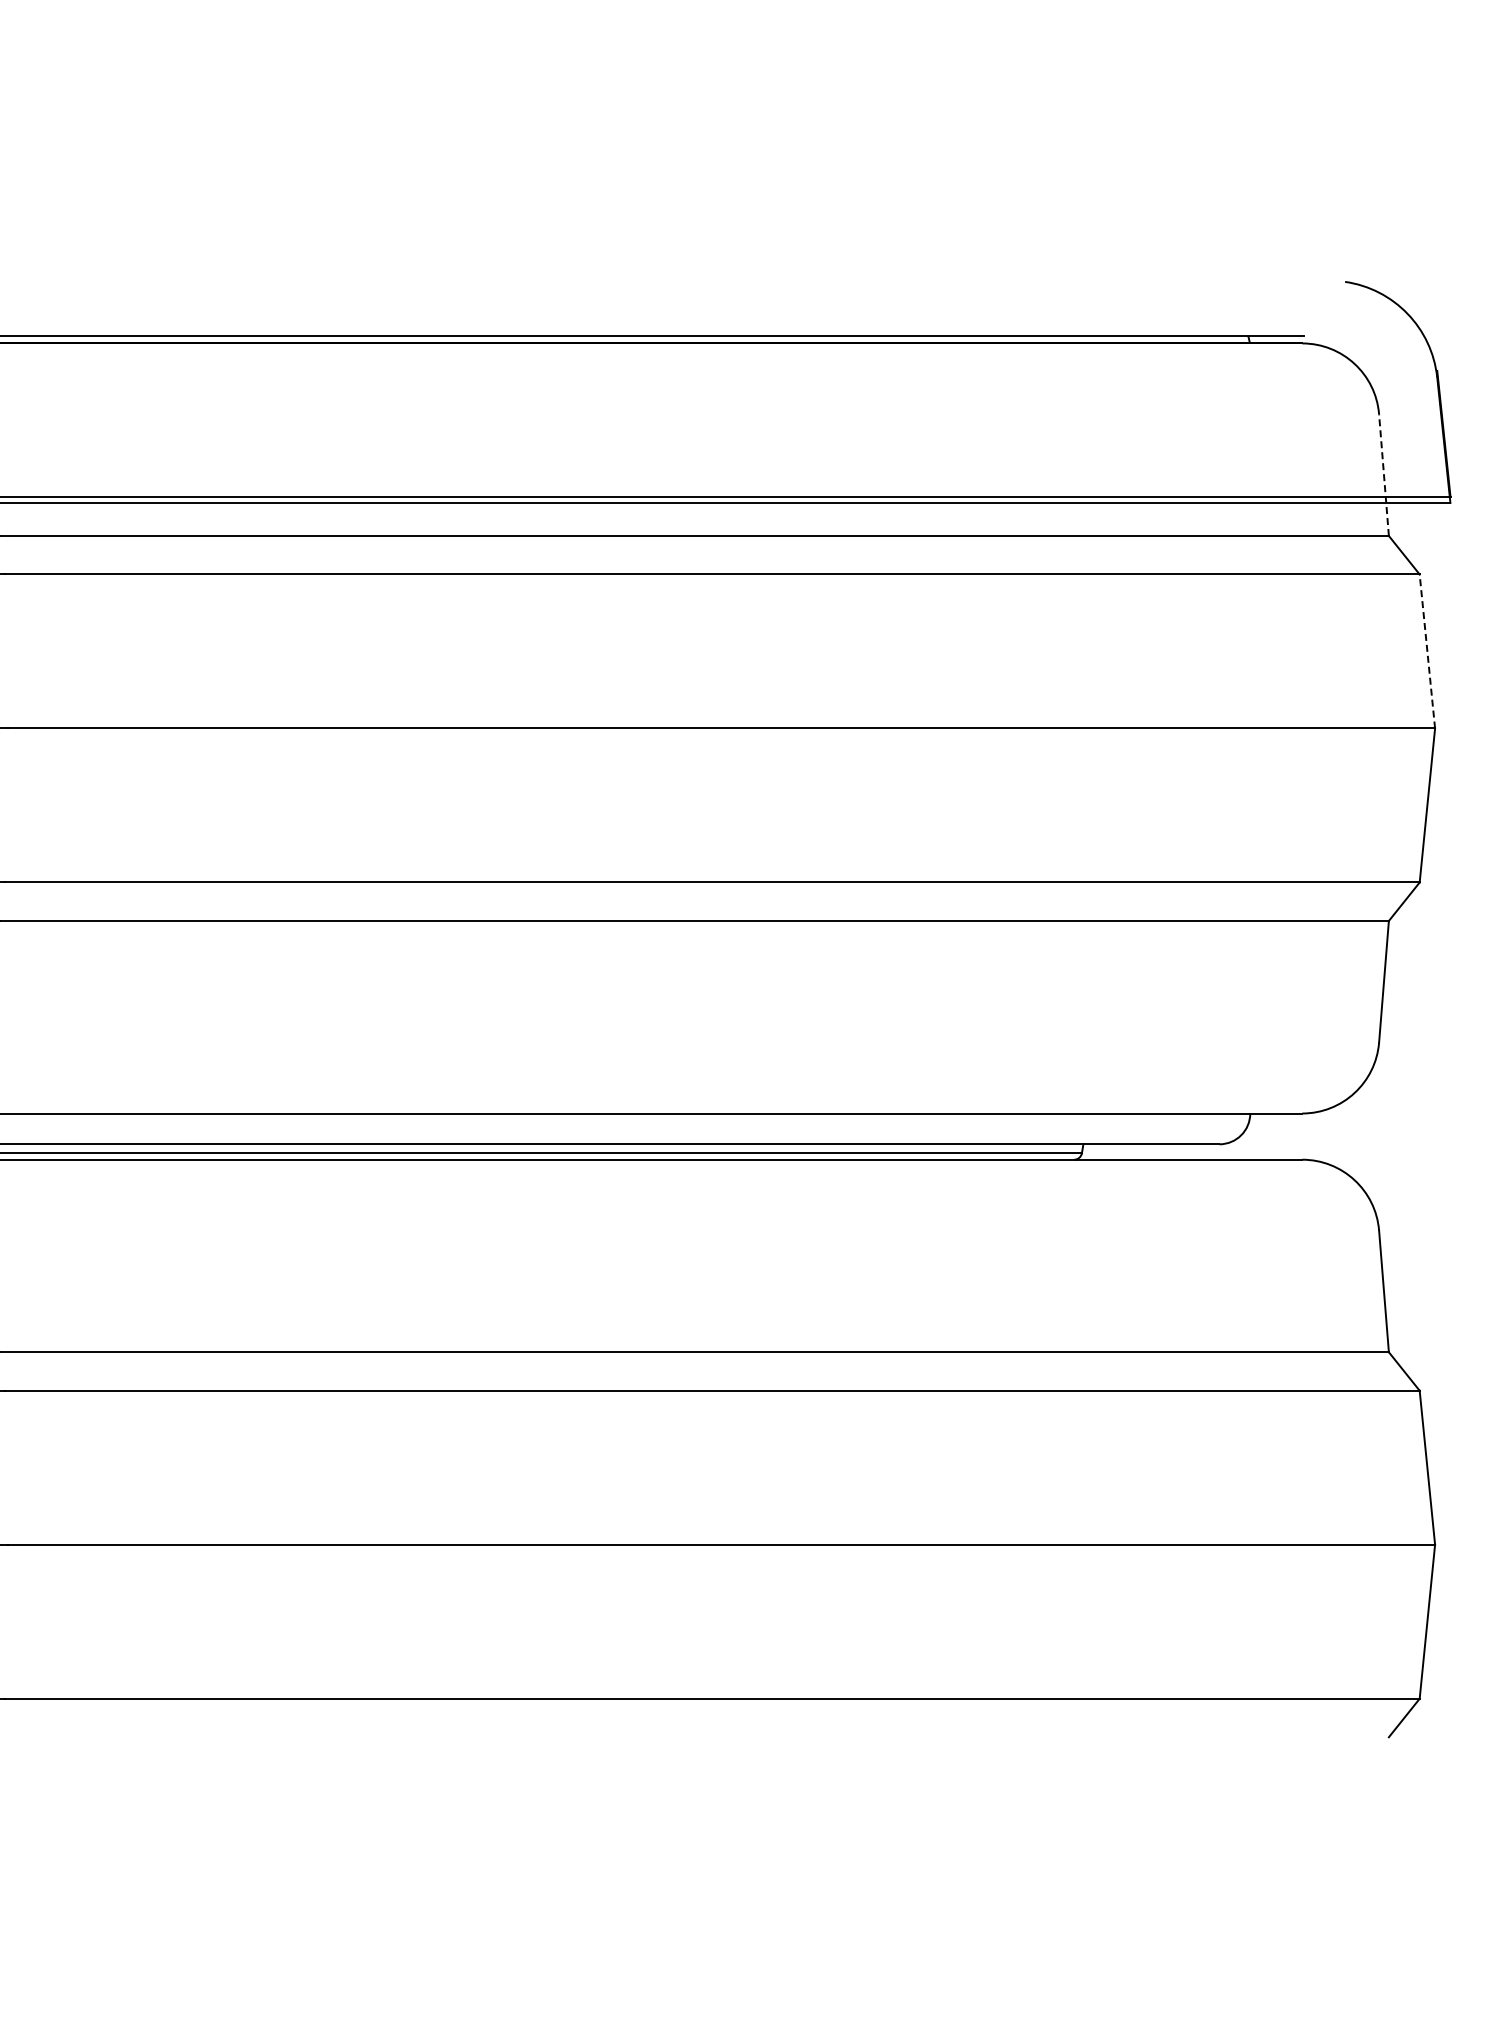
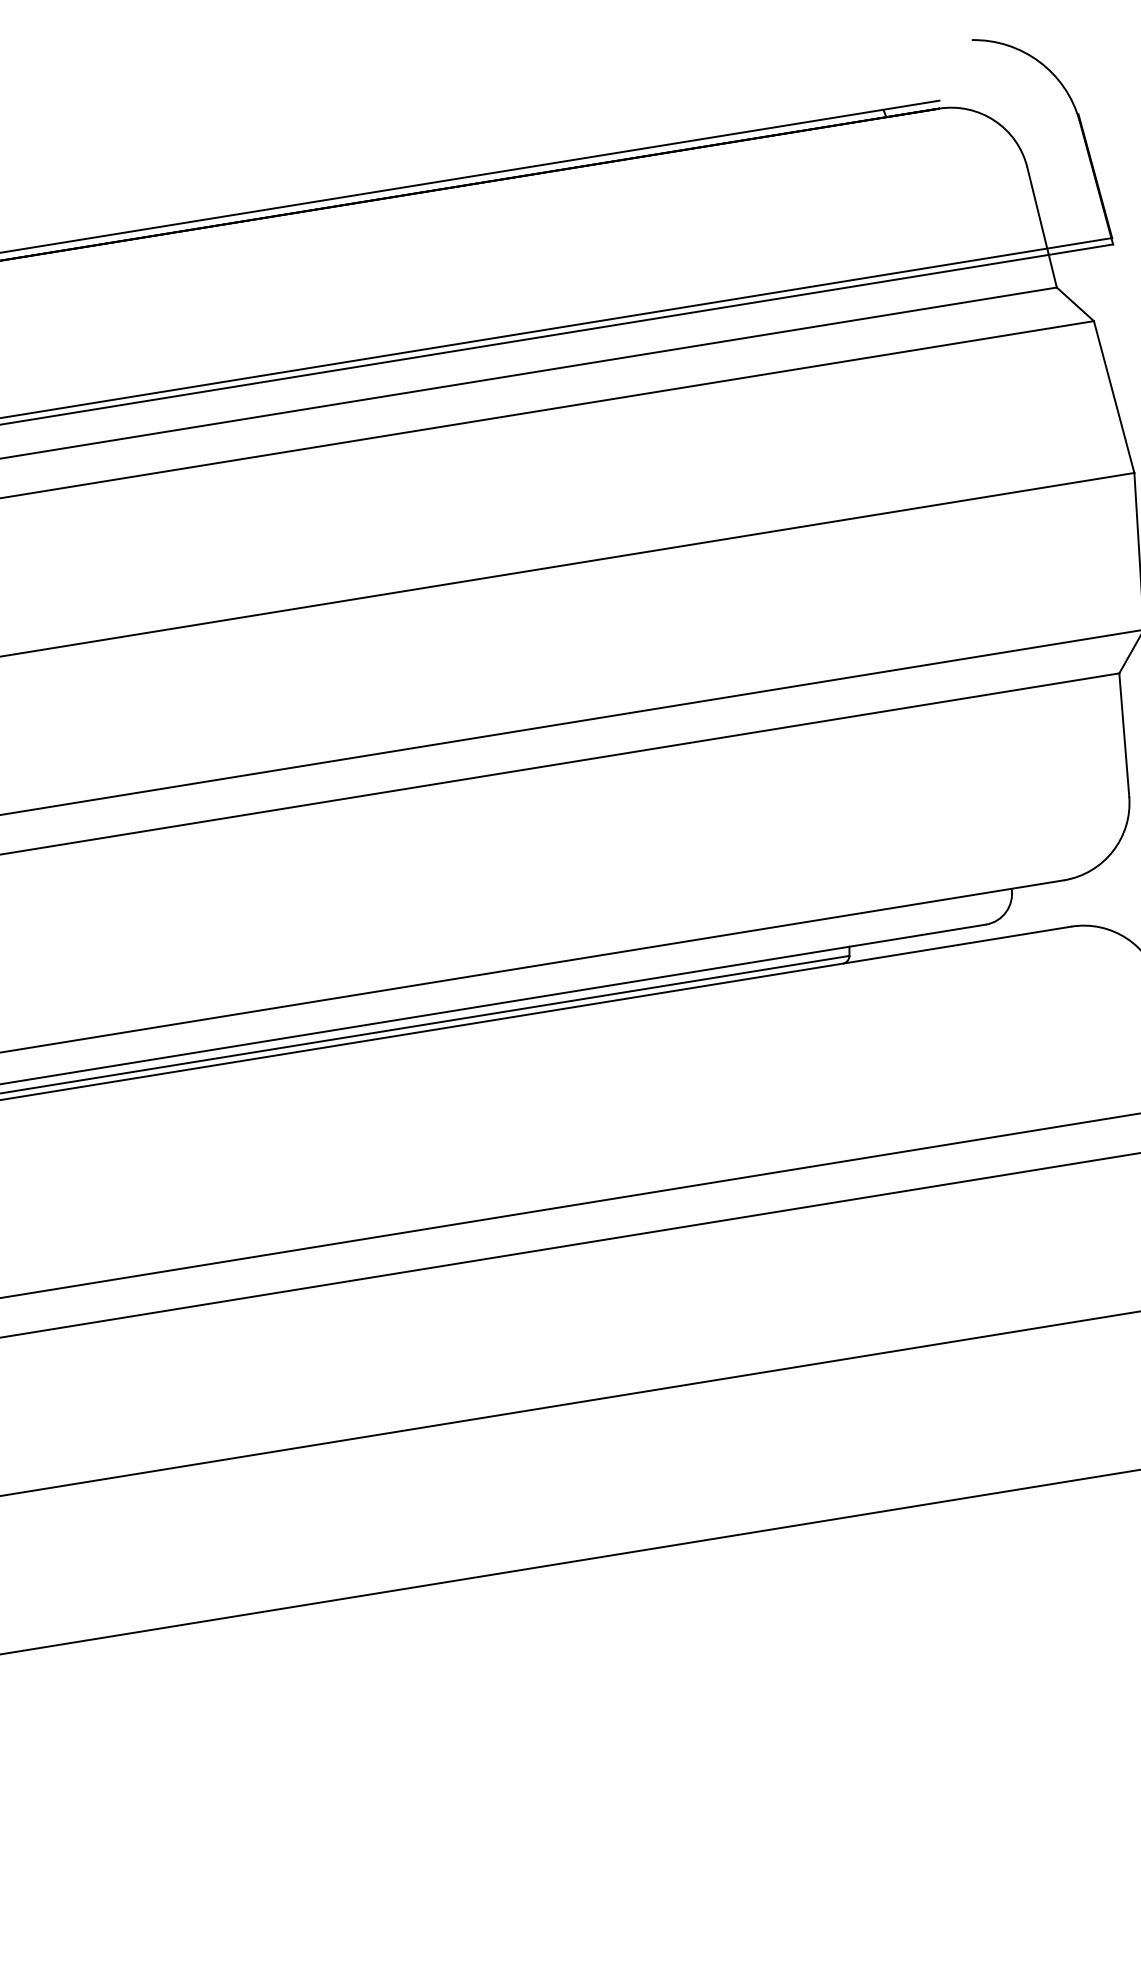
line: (1383, 474) -> (1041, 226), dashed -> solid
line: (1427, 650) -> (1114, 396), dashed -> solid

